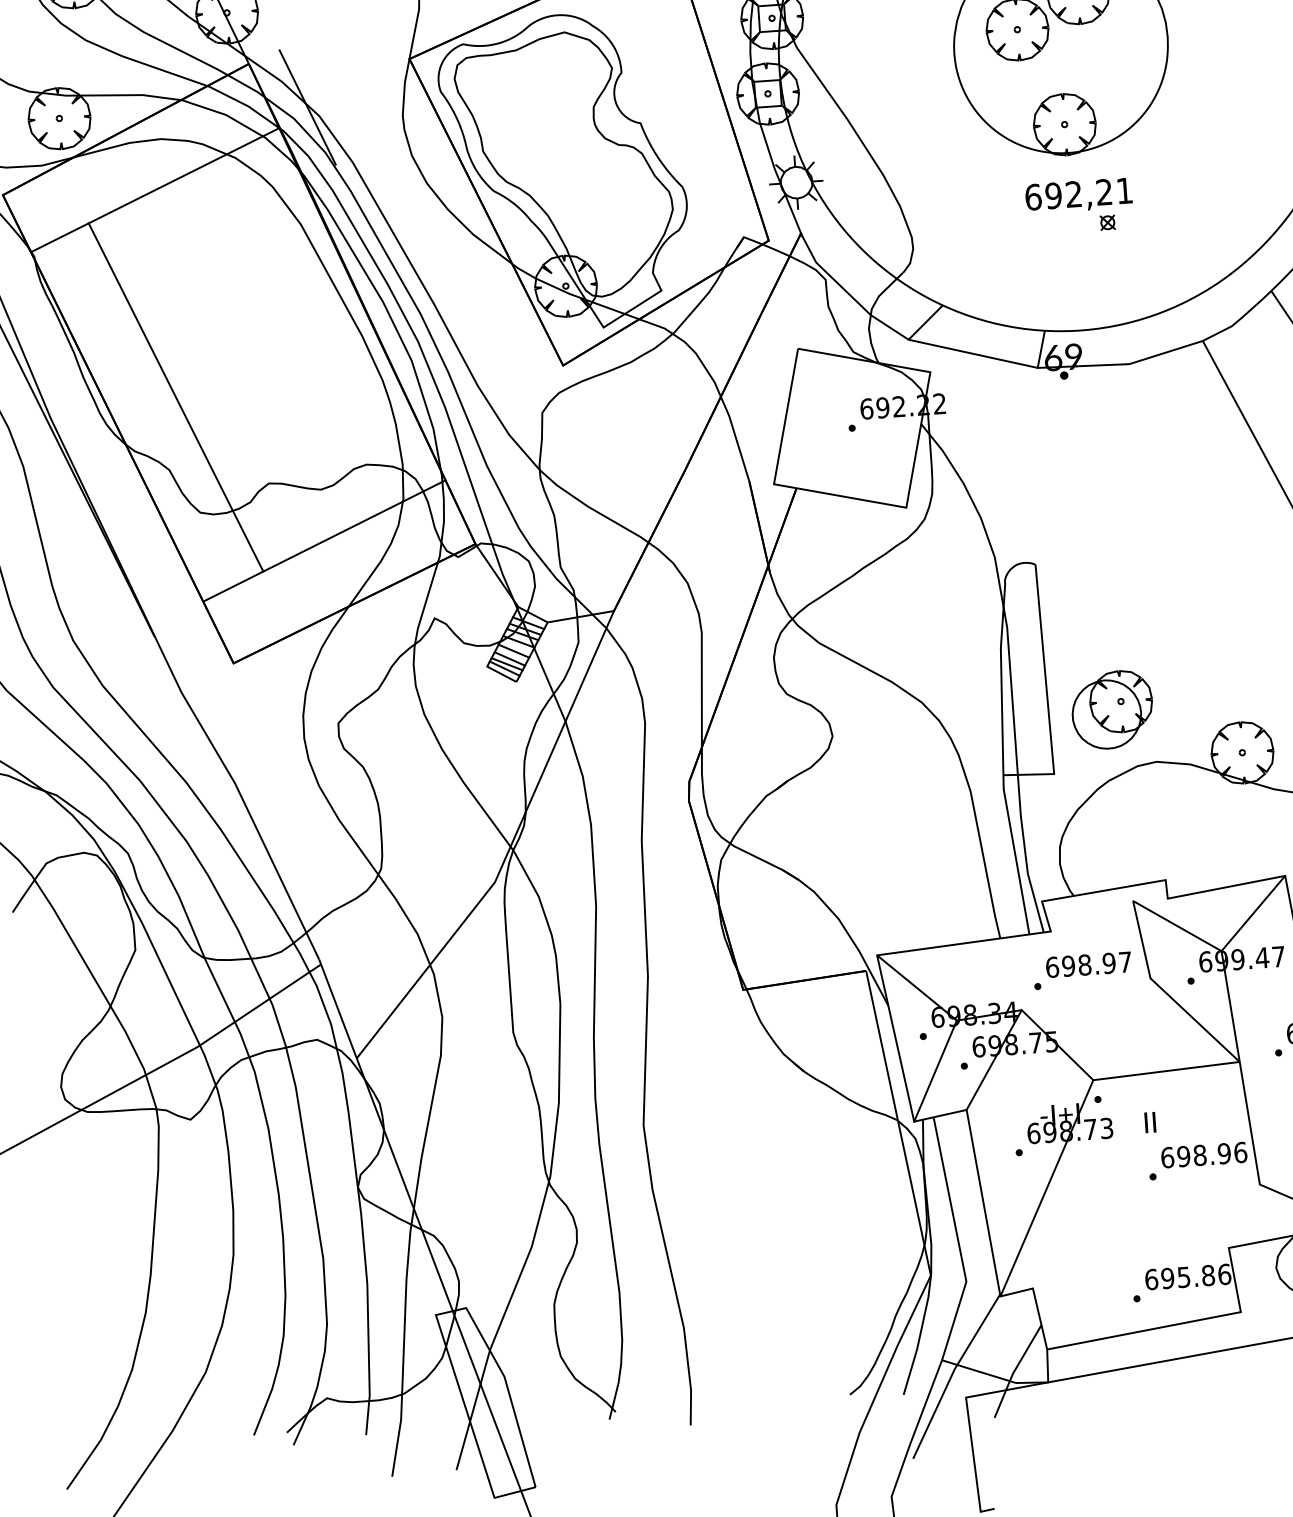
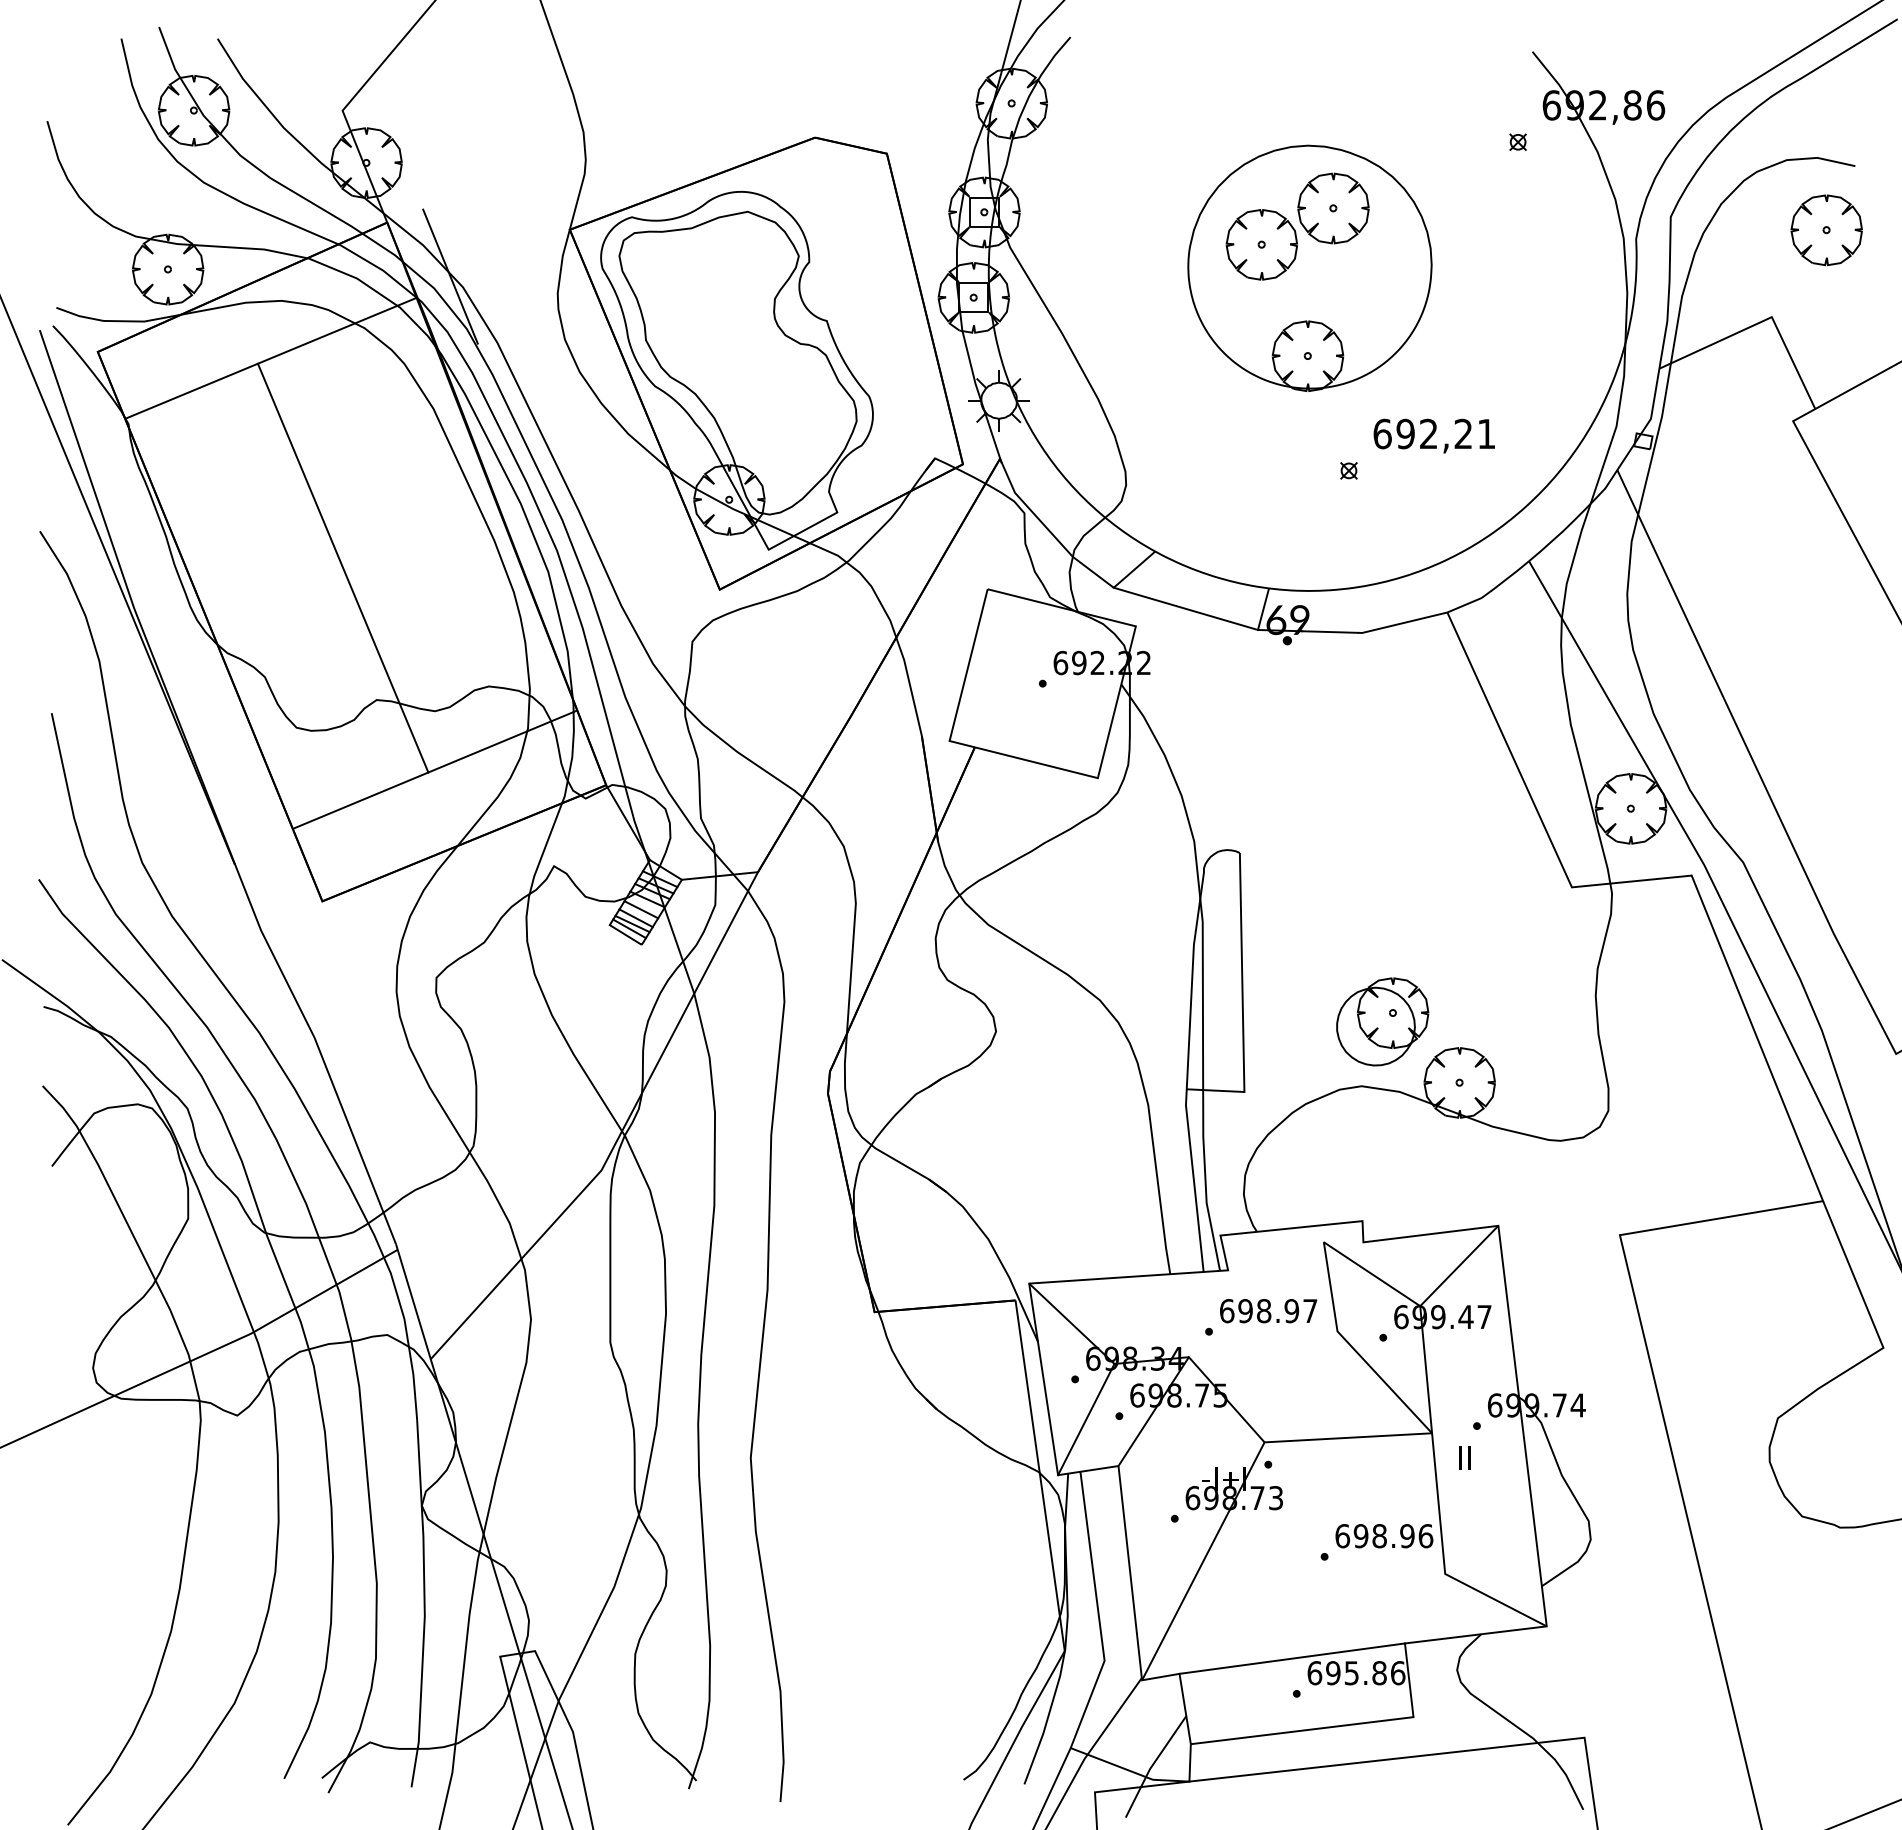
text: (1078, 195) -> (1433, 435), moved
line: (175, 396) -> (342, 567), moved
part: (1112, 709) -> (1382, 1021), moved
text: (1149, 1122) -> (1464, 1457), moved
line: (1130, 1268) -> (1291, 1658), added

